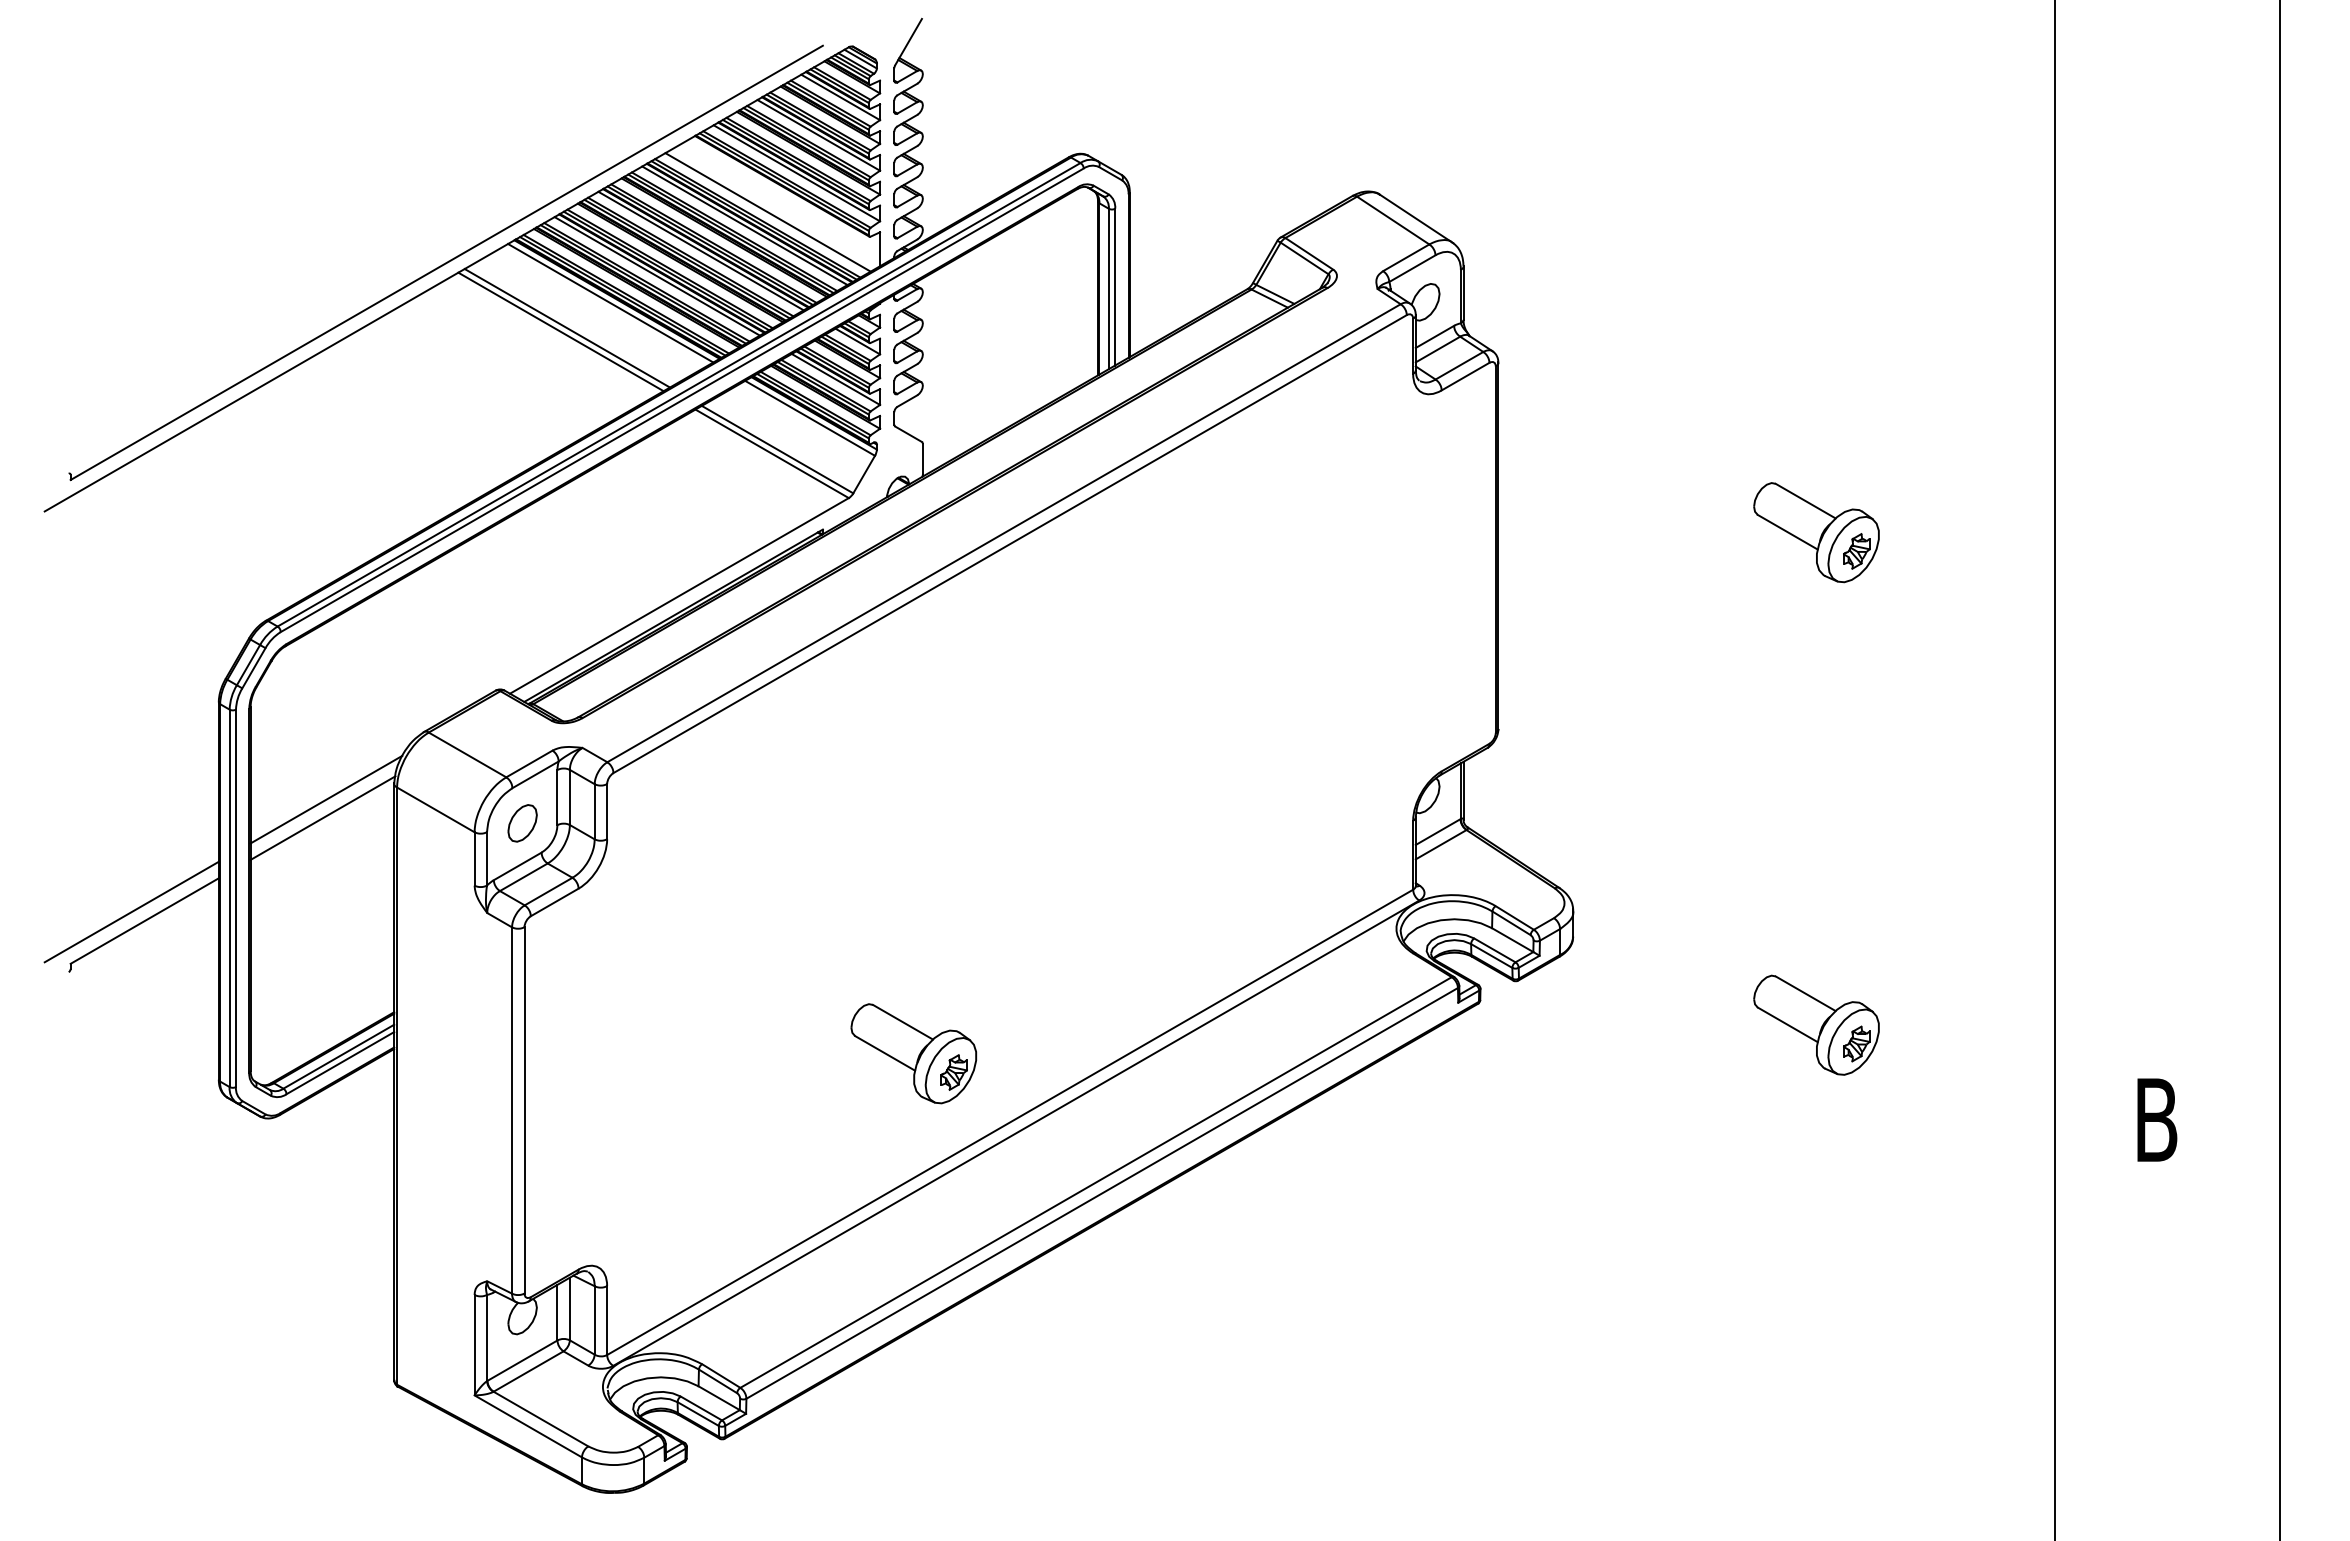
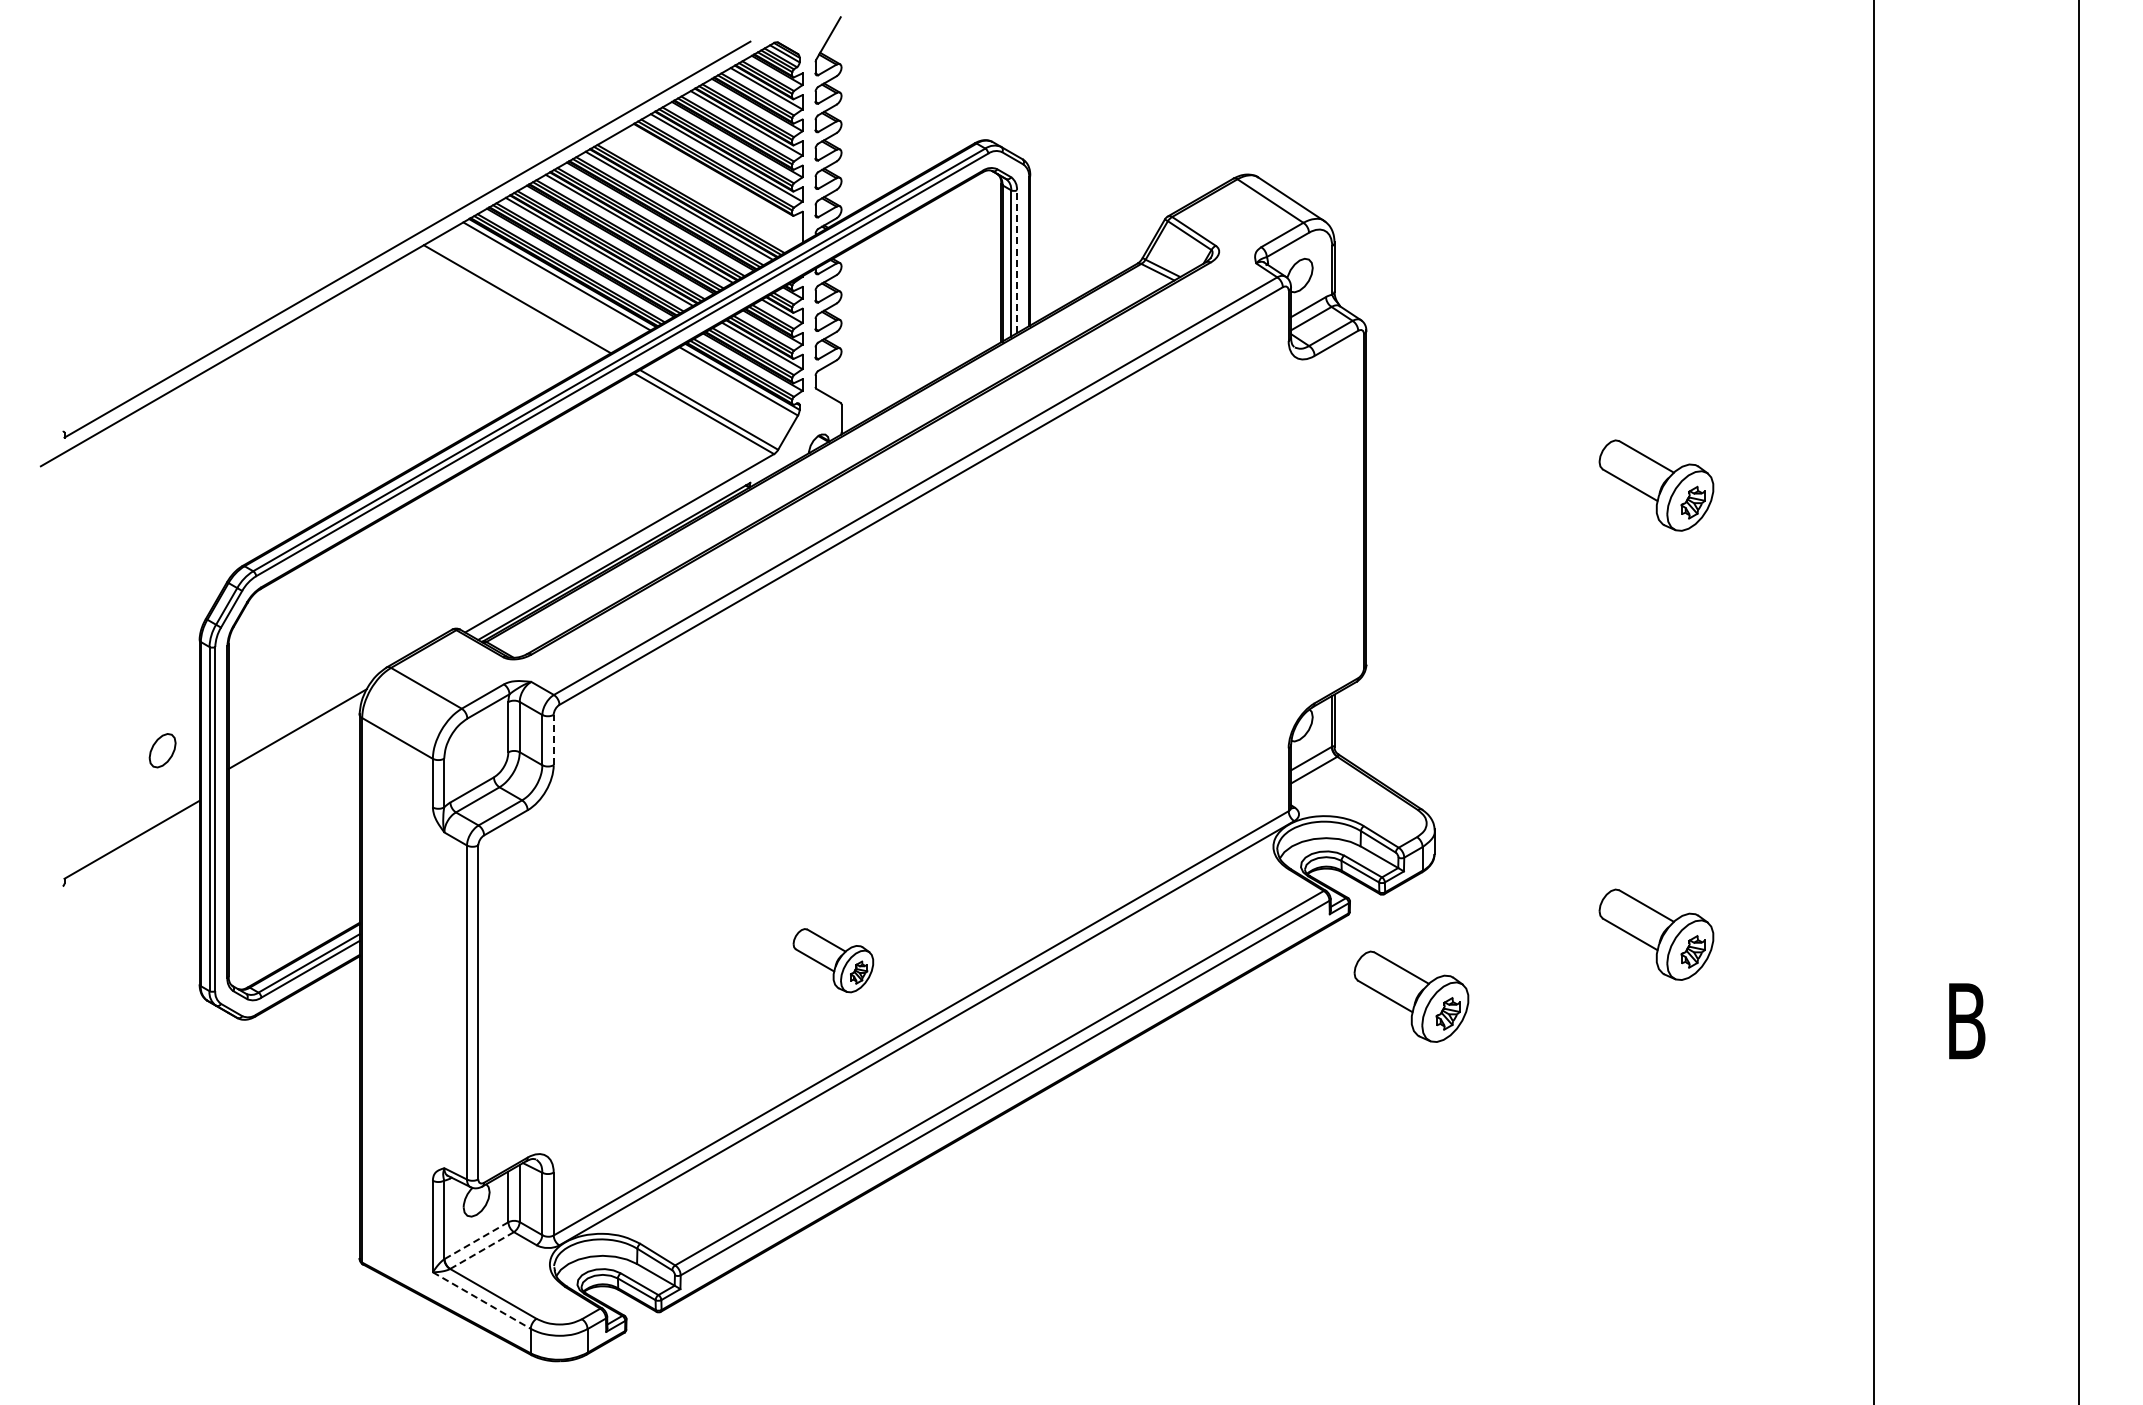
line: (768, 212) -> (700, 193), removed
line: (1114, 286) -> (1016, 261), solid -> dashed
line: (560, 331) -> (511, 302), removed
line: (606, 811) -> (553, 739), solid -> dashed
line: (322, 817) -> (294, 745), removed
part: (522, 823) -> (162, 750), moved
line: (130, 911) -> (119, 831), removed
part: (913, 1053) -> (833, 960), size x0.7
part: (1547, 1092) -> (1411, 996), added
line: (522, 1360) -> (476, 1240), solid -> dashed
line: (529, 1371) -> (482, 1250), solid -> dashed
line: (527, 1426) -> (481, 1300), solid -> dashed

